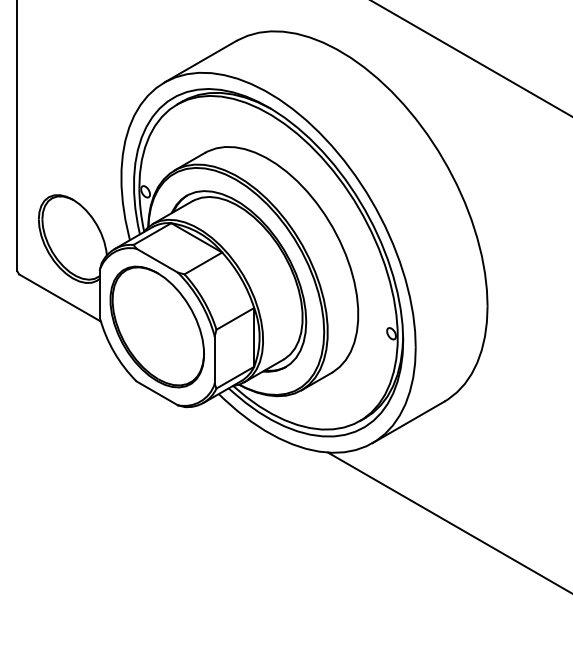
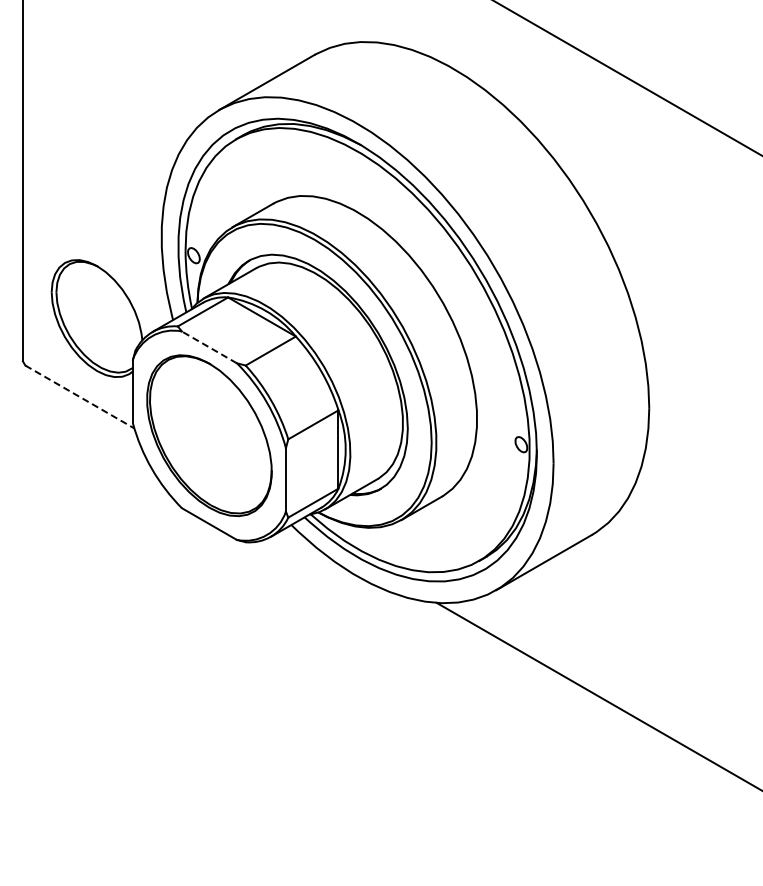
line: (157, 260) -> (209, 347), solid -> dashed
line: (59, 298) -> (79, 397), solid -> dashed

